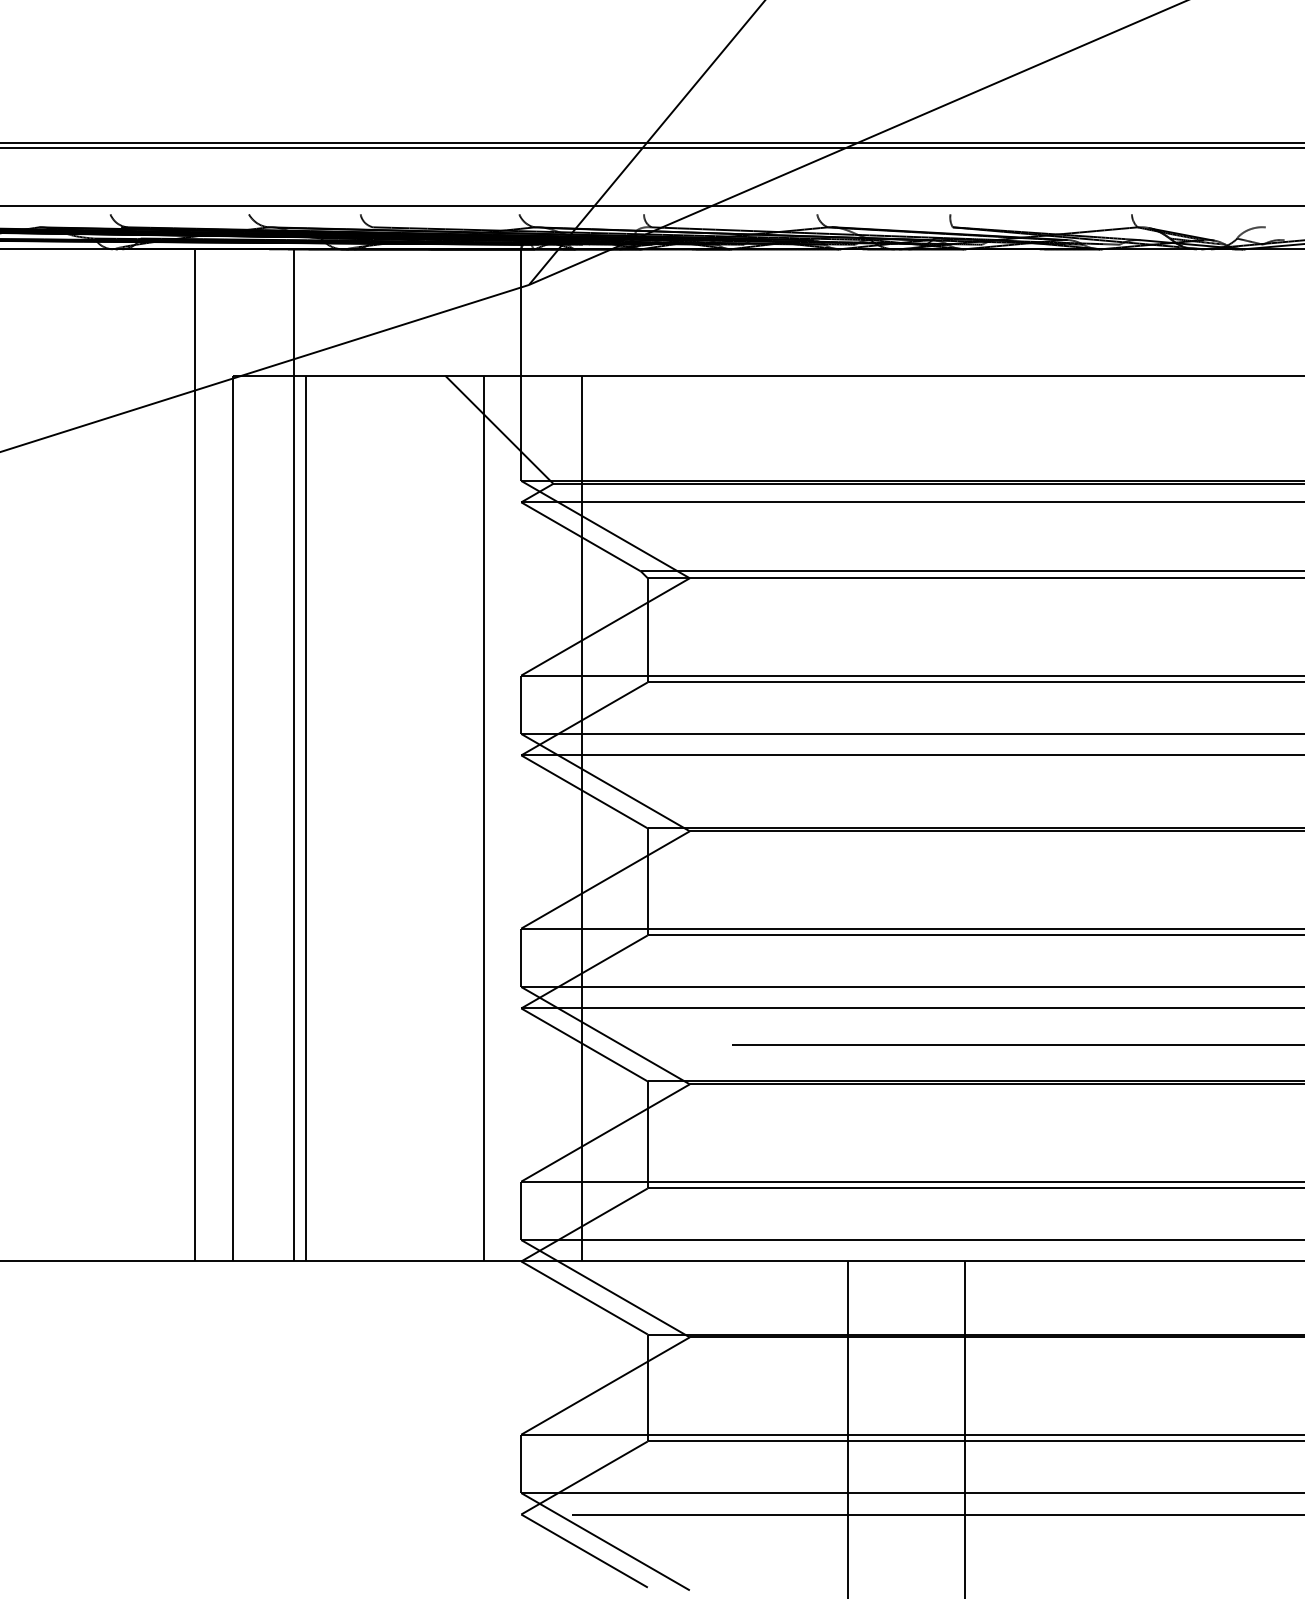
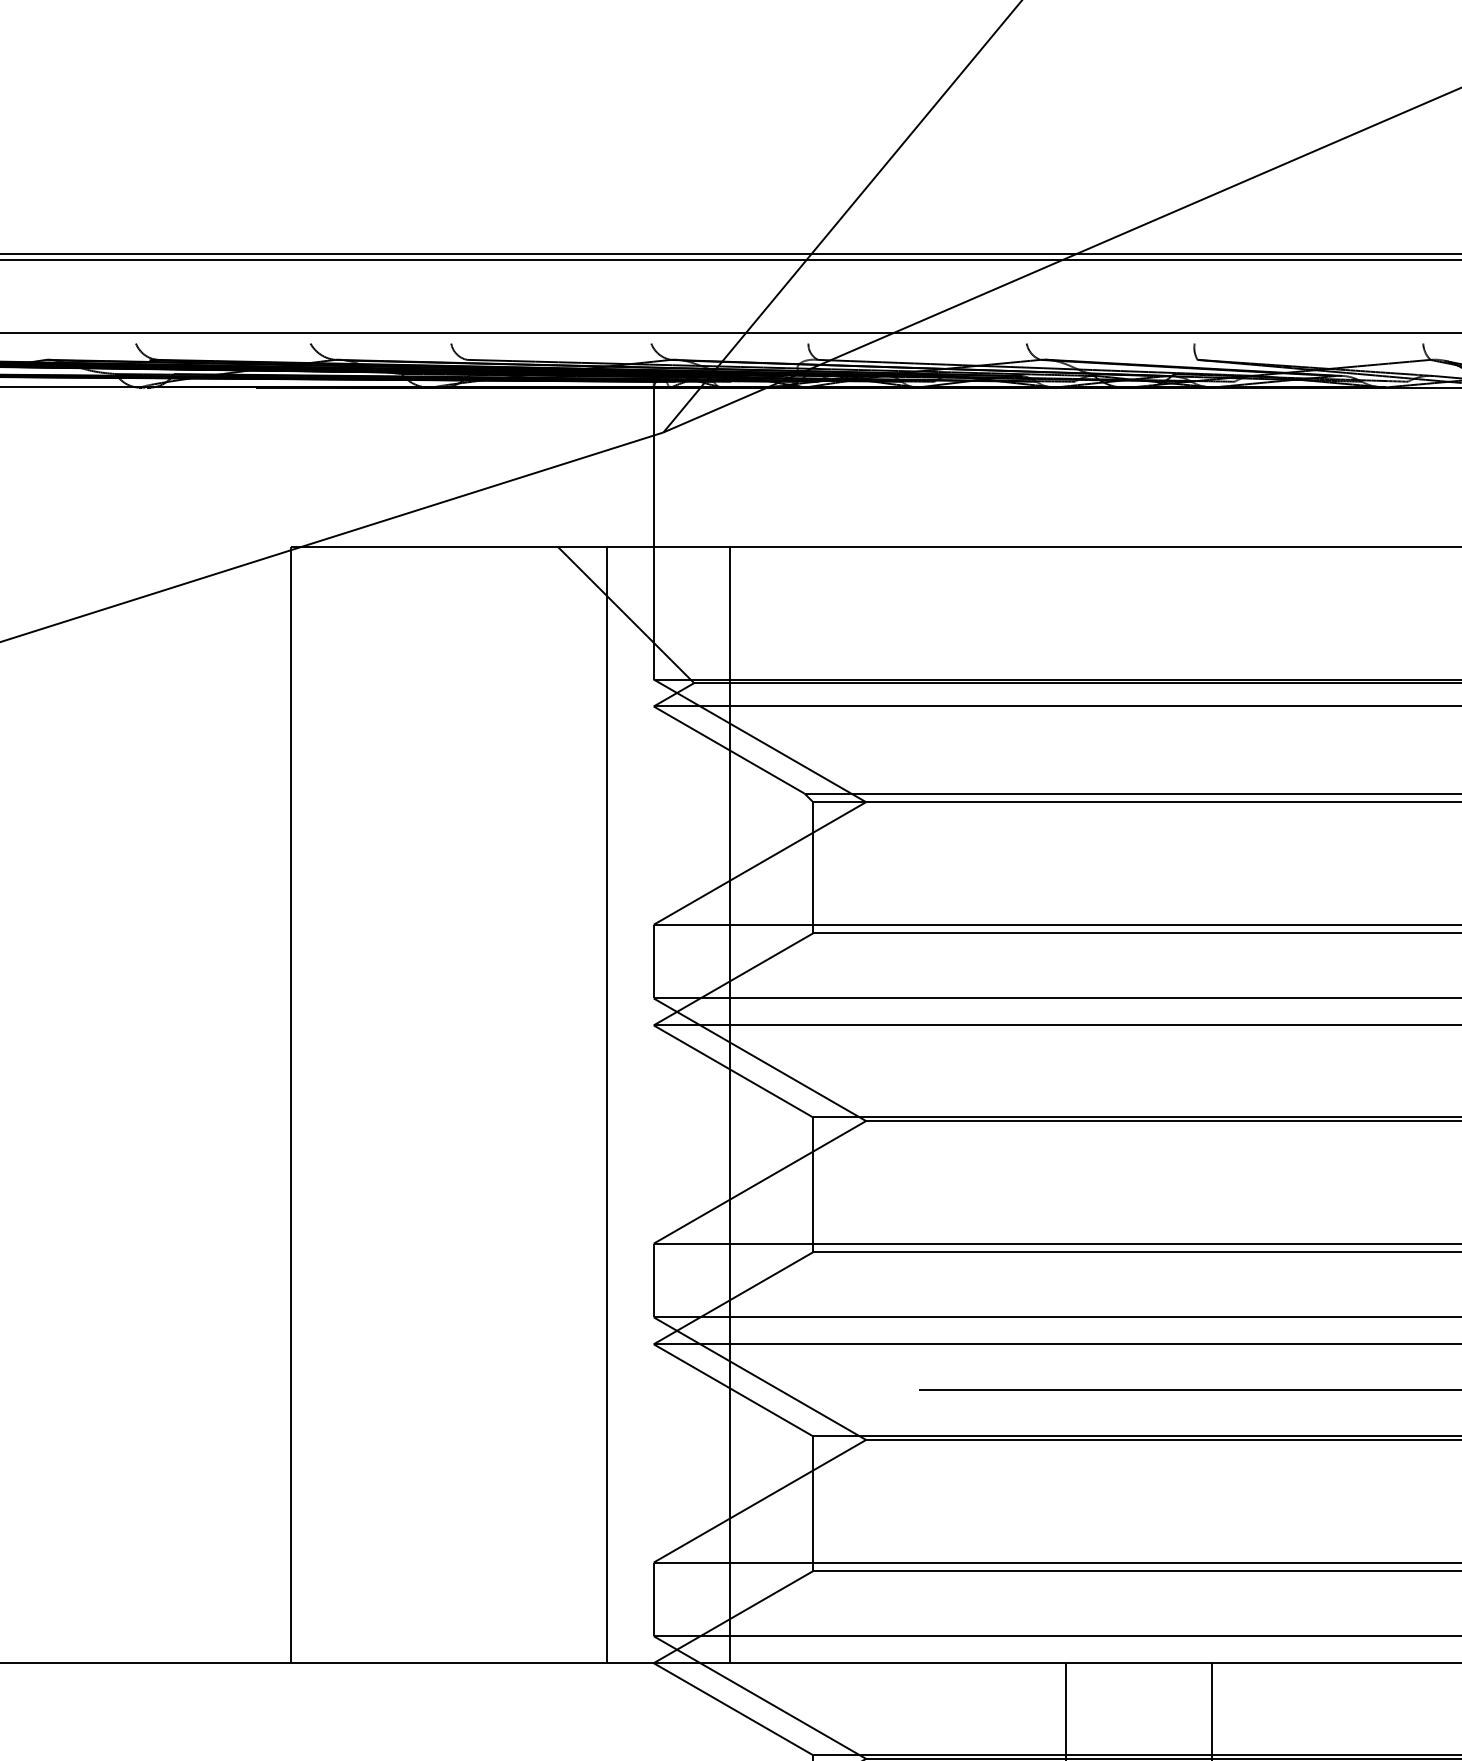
line: (195, 755) -> (243, 1025), removed
line: (294, 755) -> (367, 1025), removed
line: (305, 818) -> (381, 1104), removed

